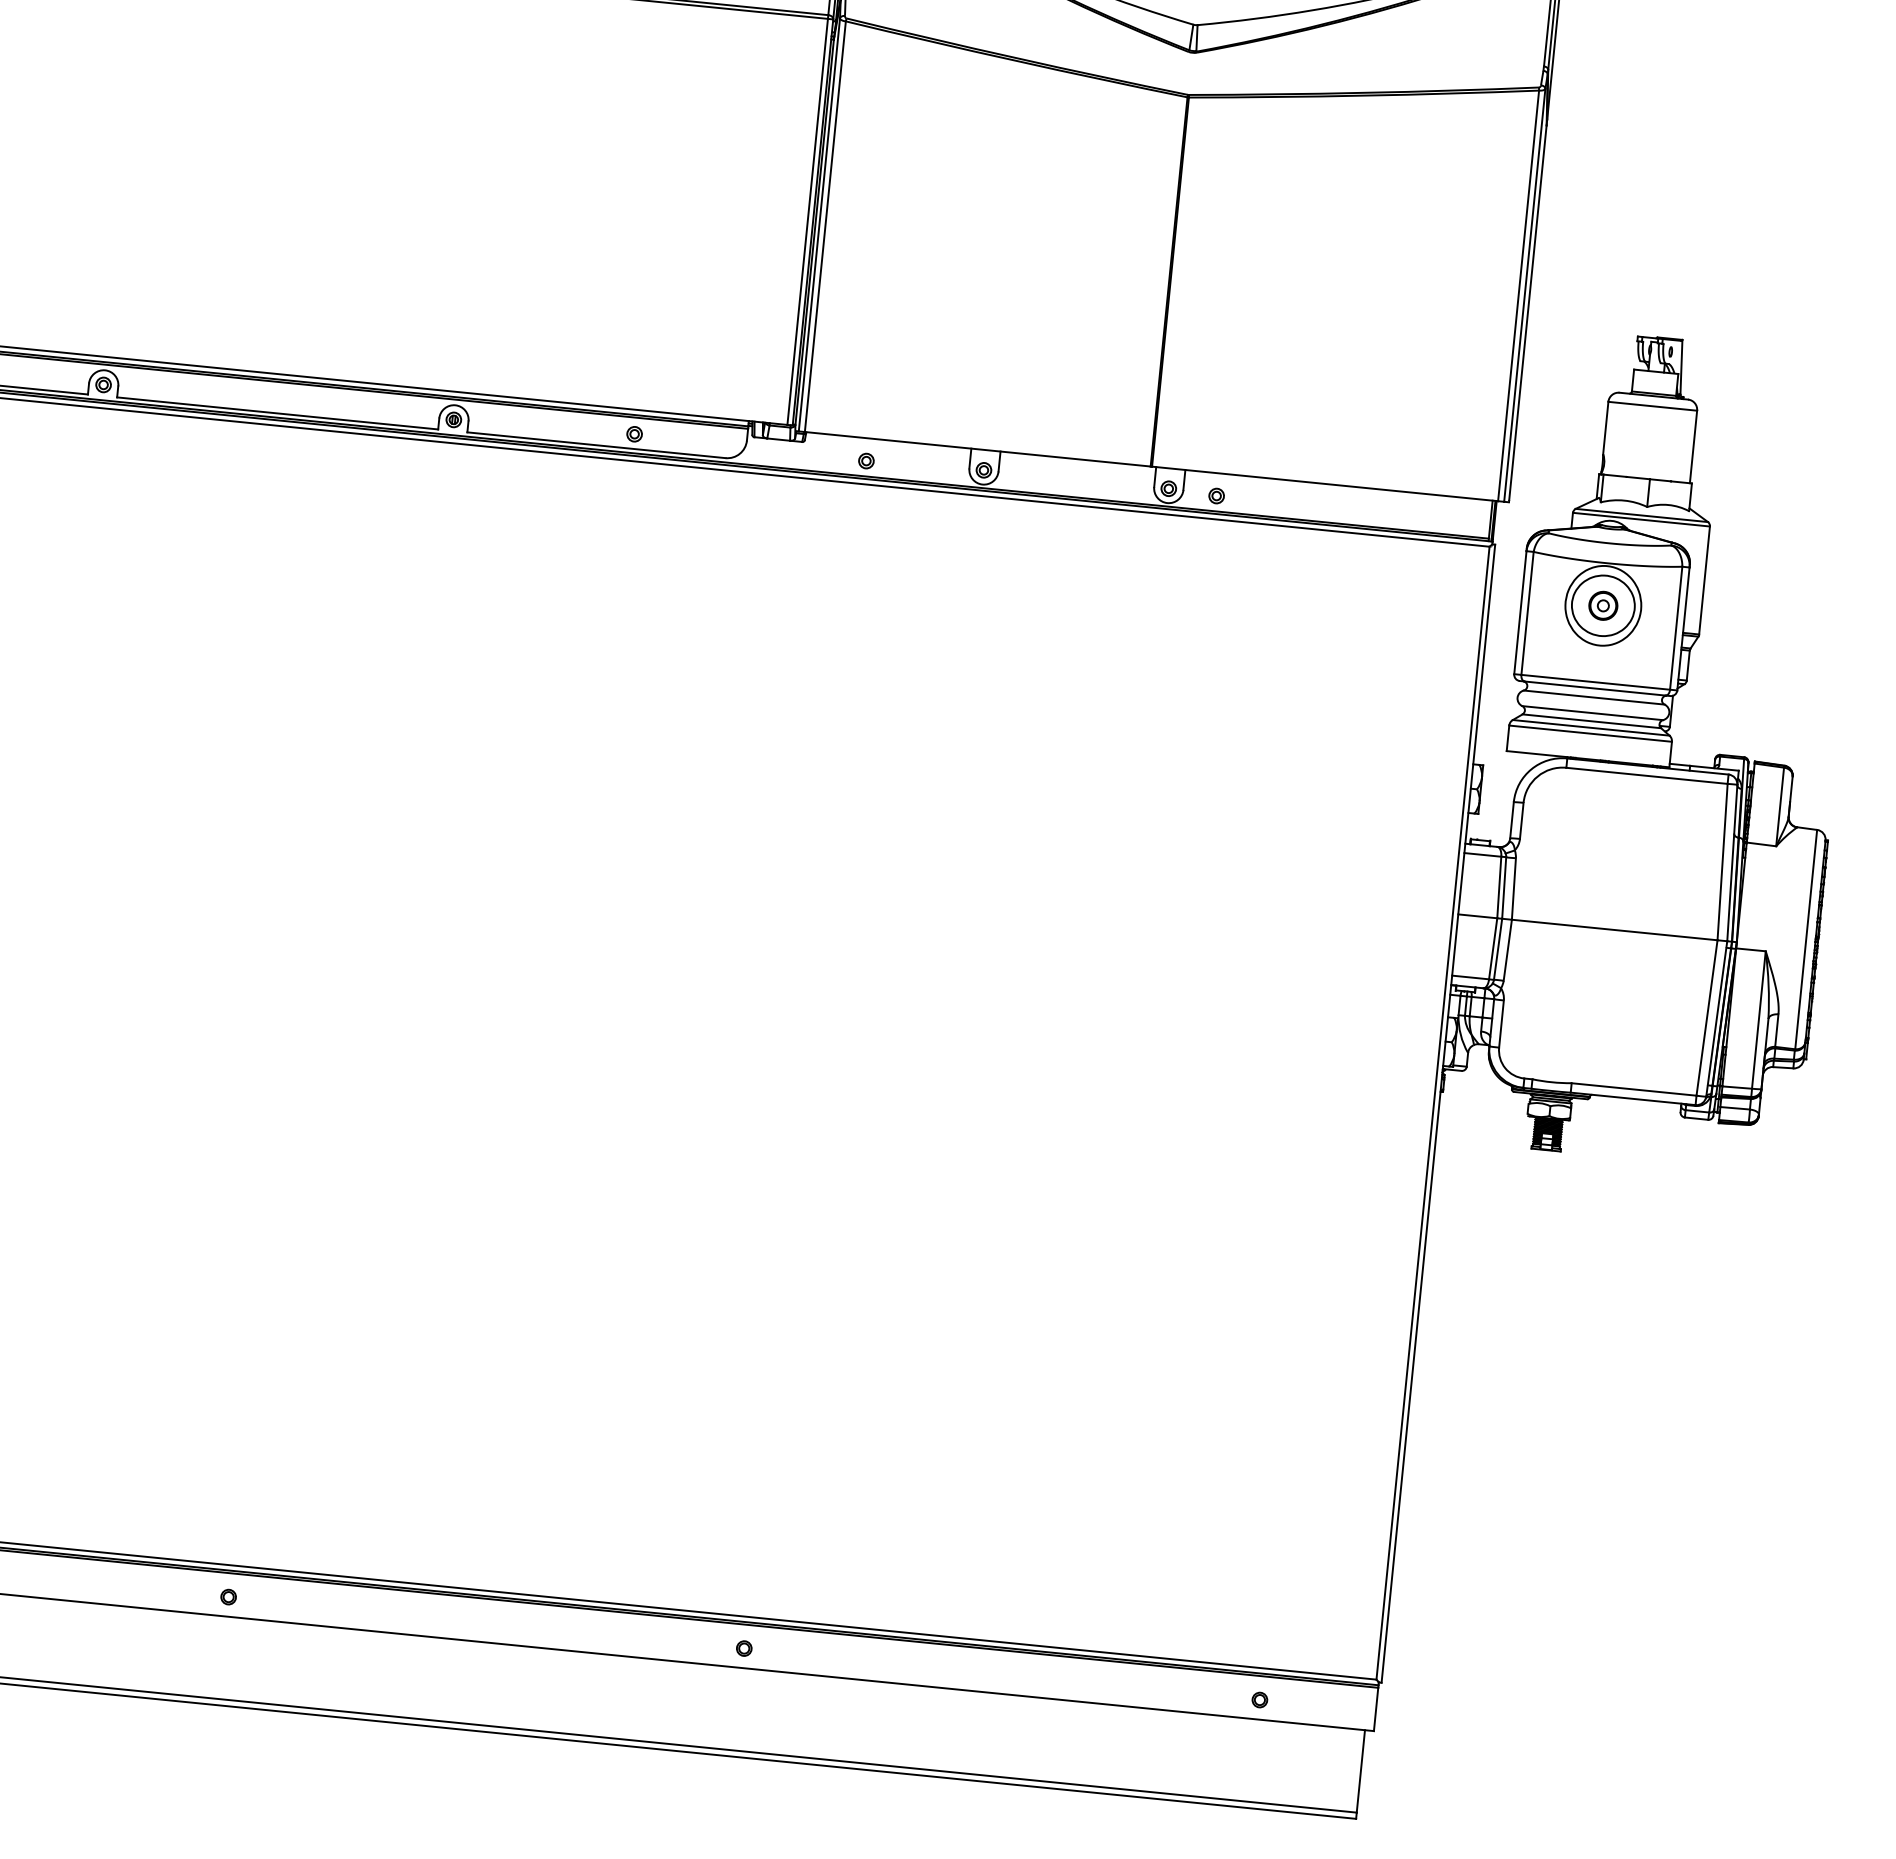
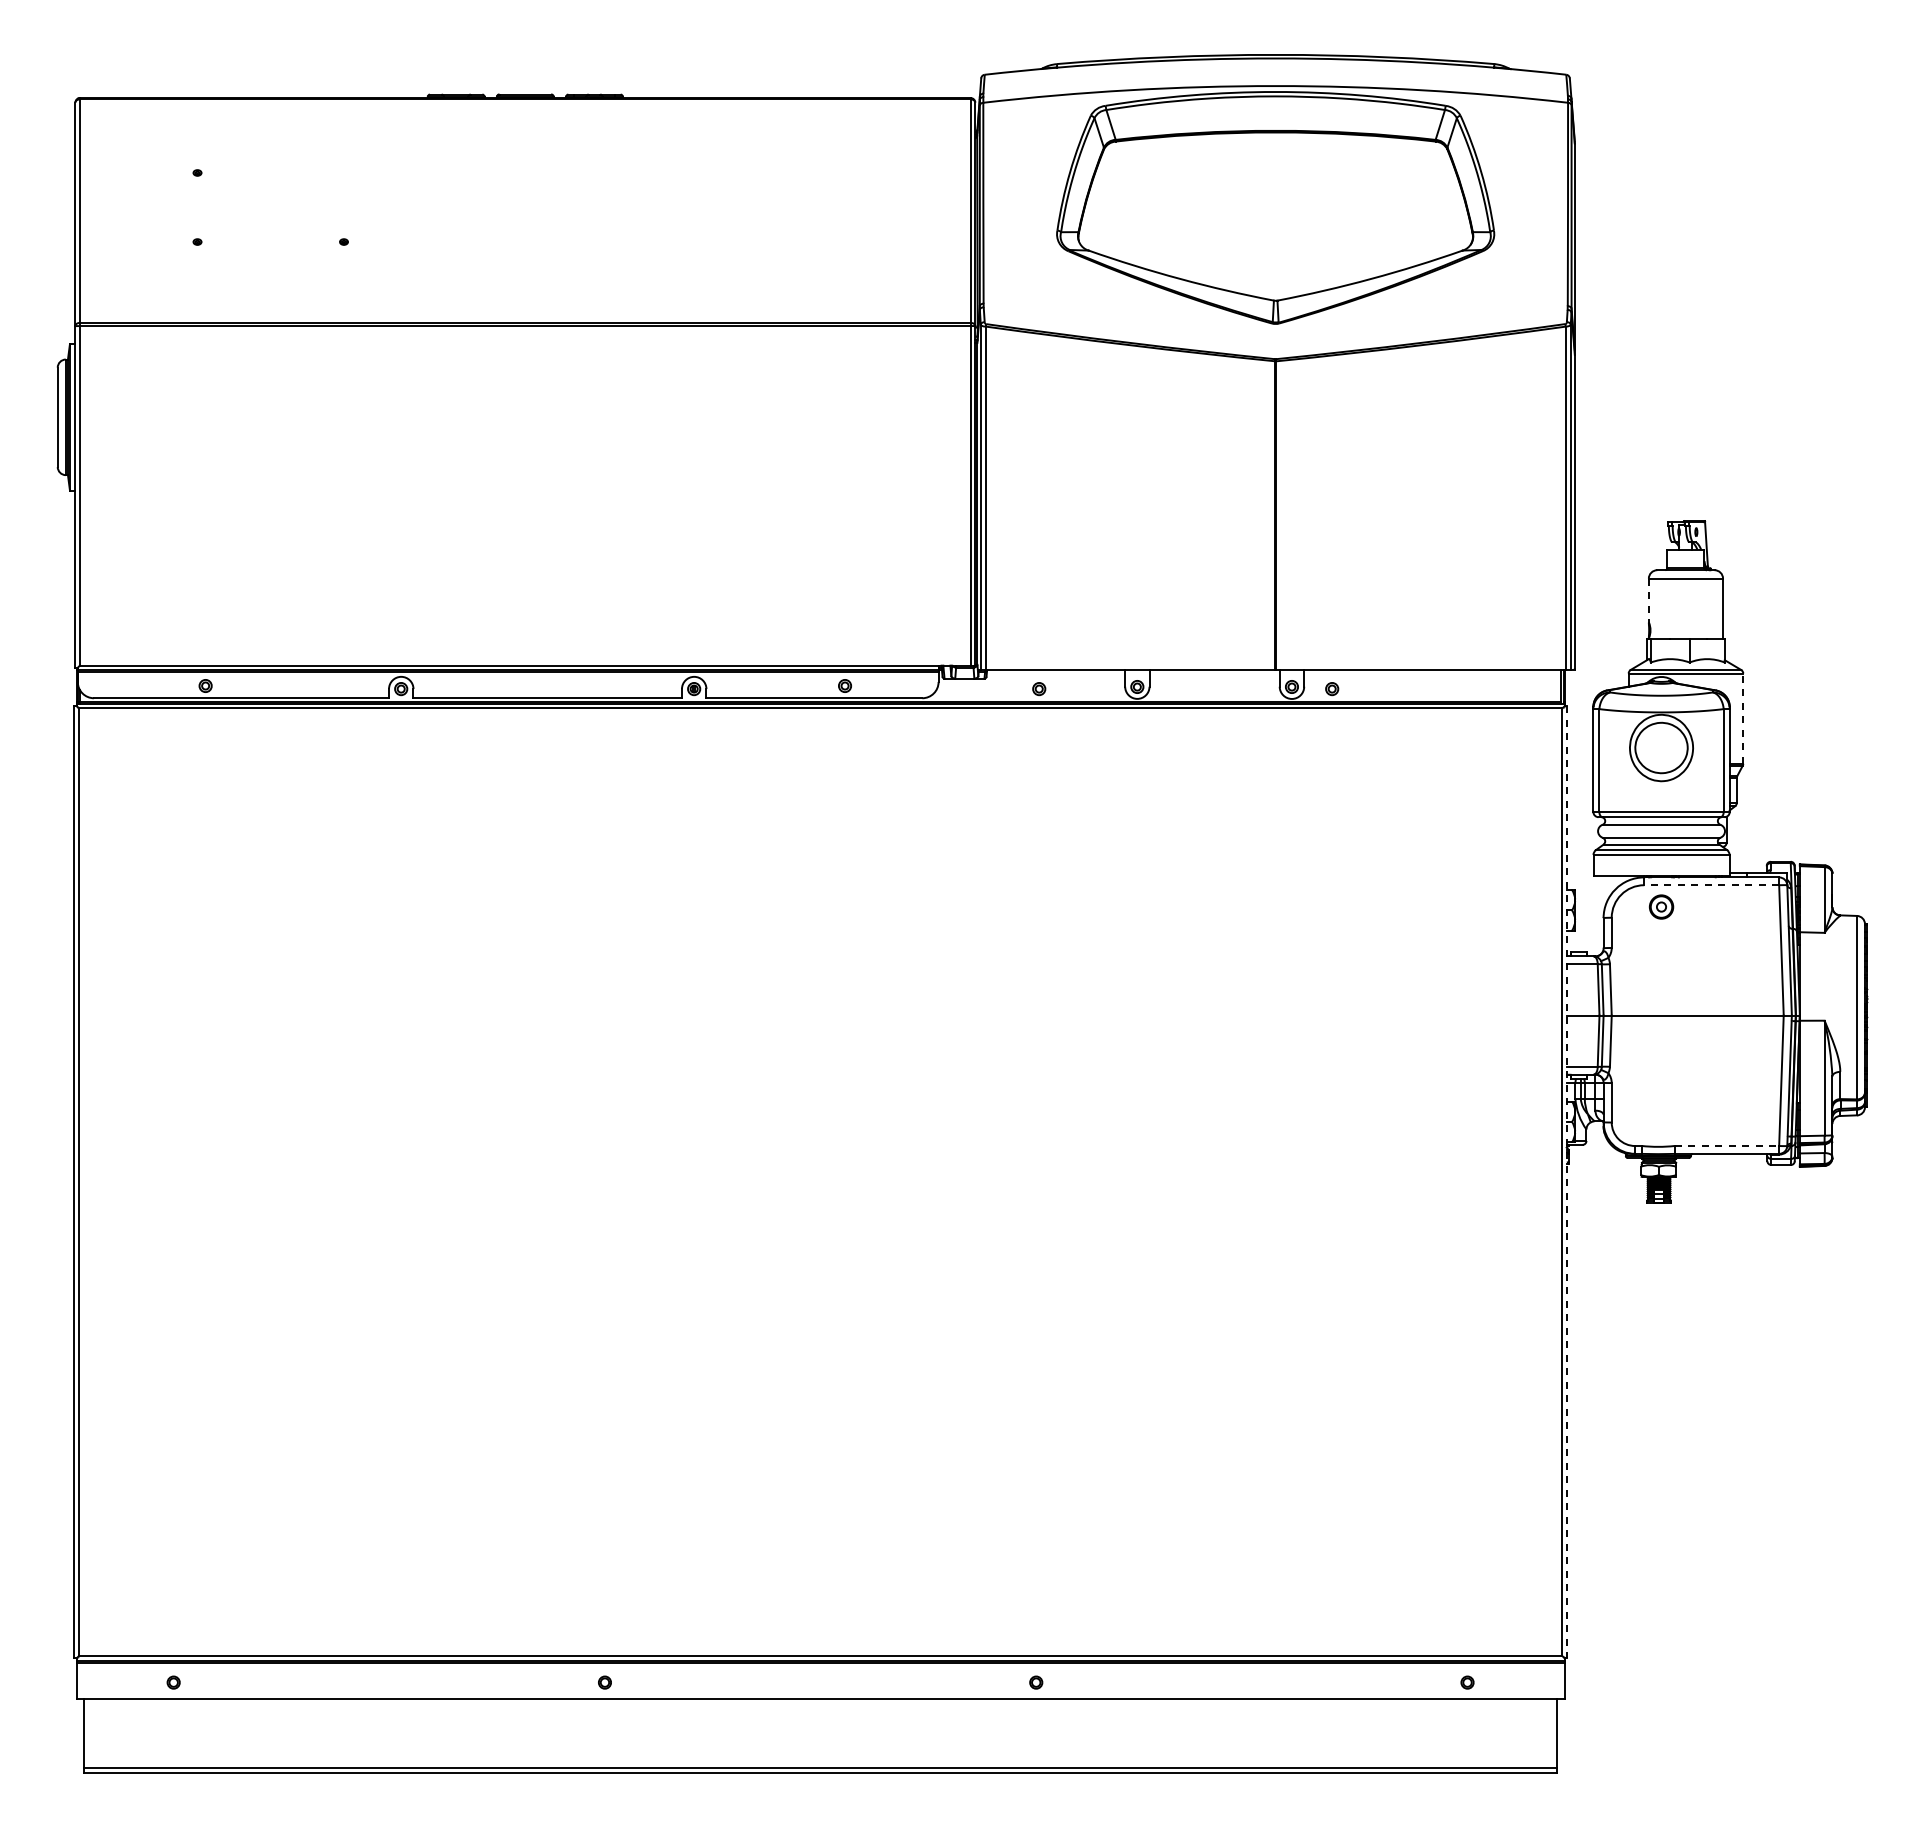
line: (1605, 429) -> (1648, 601), solid -> dashed
line: (1704, 580) -> (1743, 718), solid -> dashed
part: (1603, 605) -> (1661, 906), moved
line: (1646, 776) -> (1711, 885), solid -> dashed
line: (1634, 1090) -> (1727, 1146), solid -> dashed
line: (1437, 1113) -> (1566, 1182), solid -> dashed

